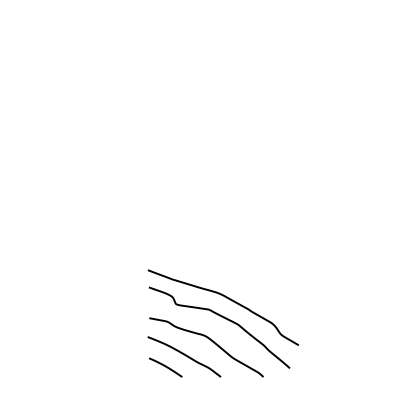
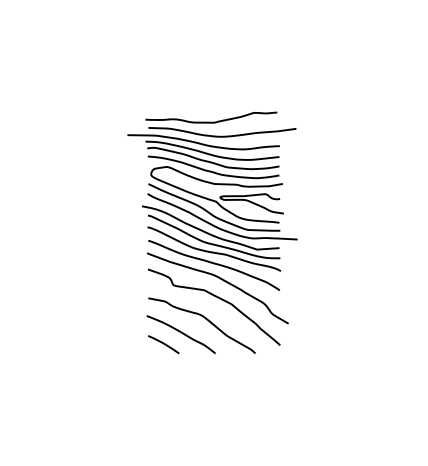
part: (217, 213) -> (212, 200), added

